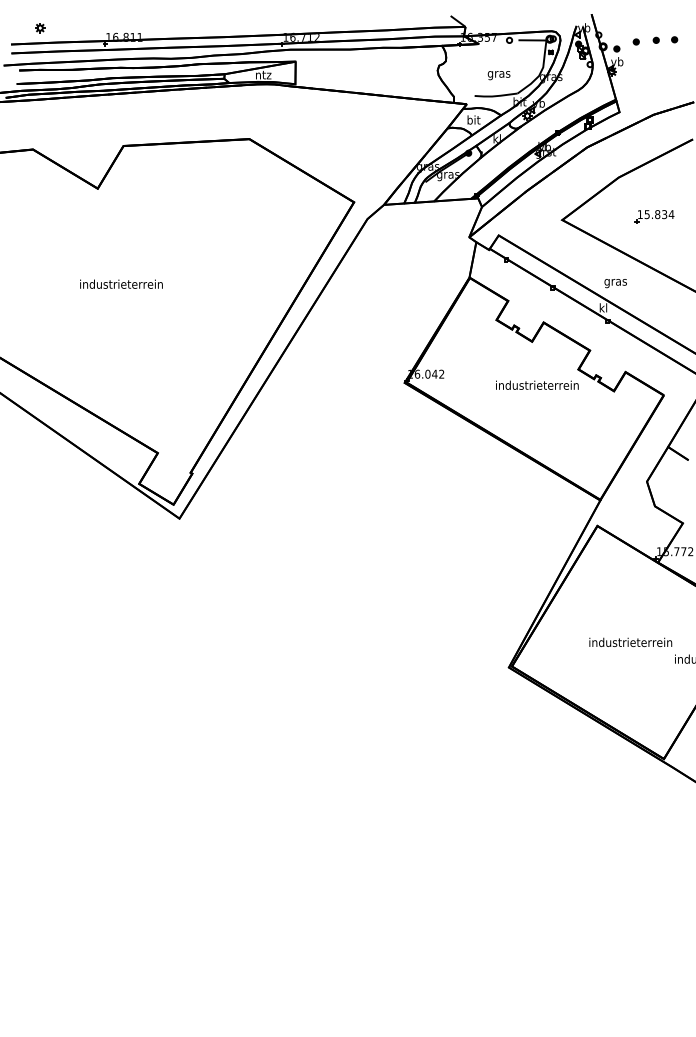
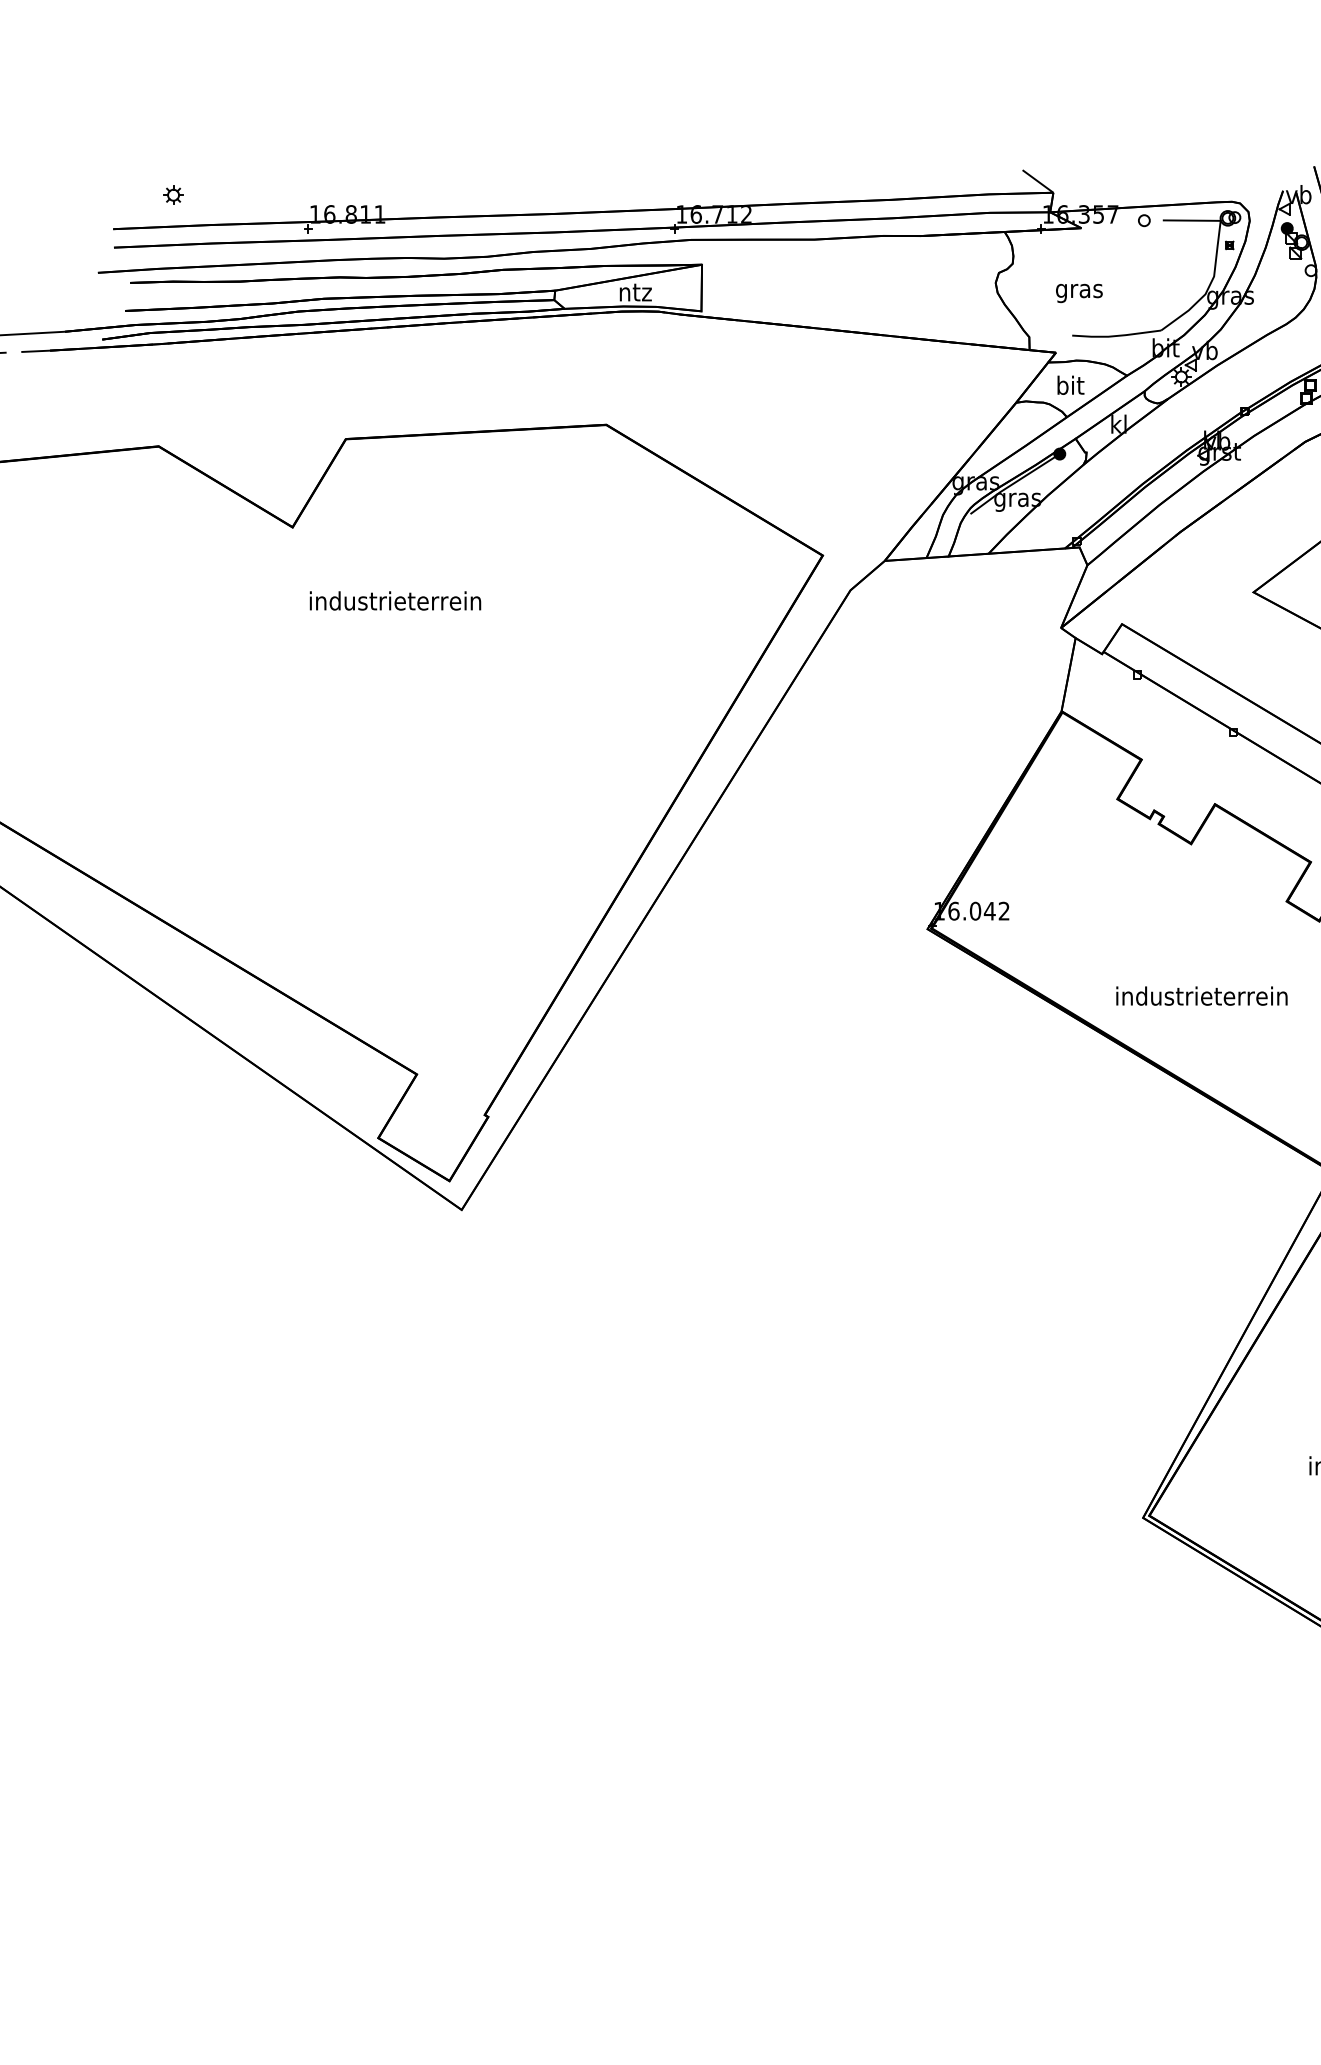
text: (498, 75) -> (1078, 293), moved
text: (121, 283) -> (395, 599), moved
text: (537, 384) -> (1202, 994), moved

